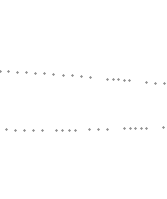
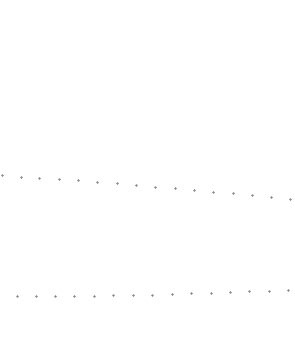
part: (118, 79) -> (195, 190), size x1.67
part: (135, 127) -> (230, 291), size x1.67
part: (65, 129) -> (84, 295), size x1.43

